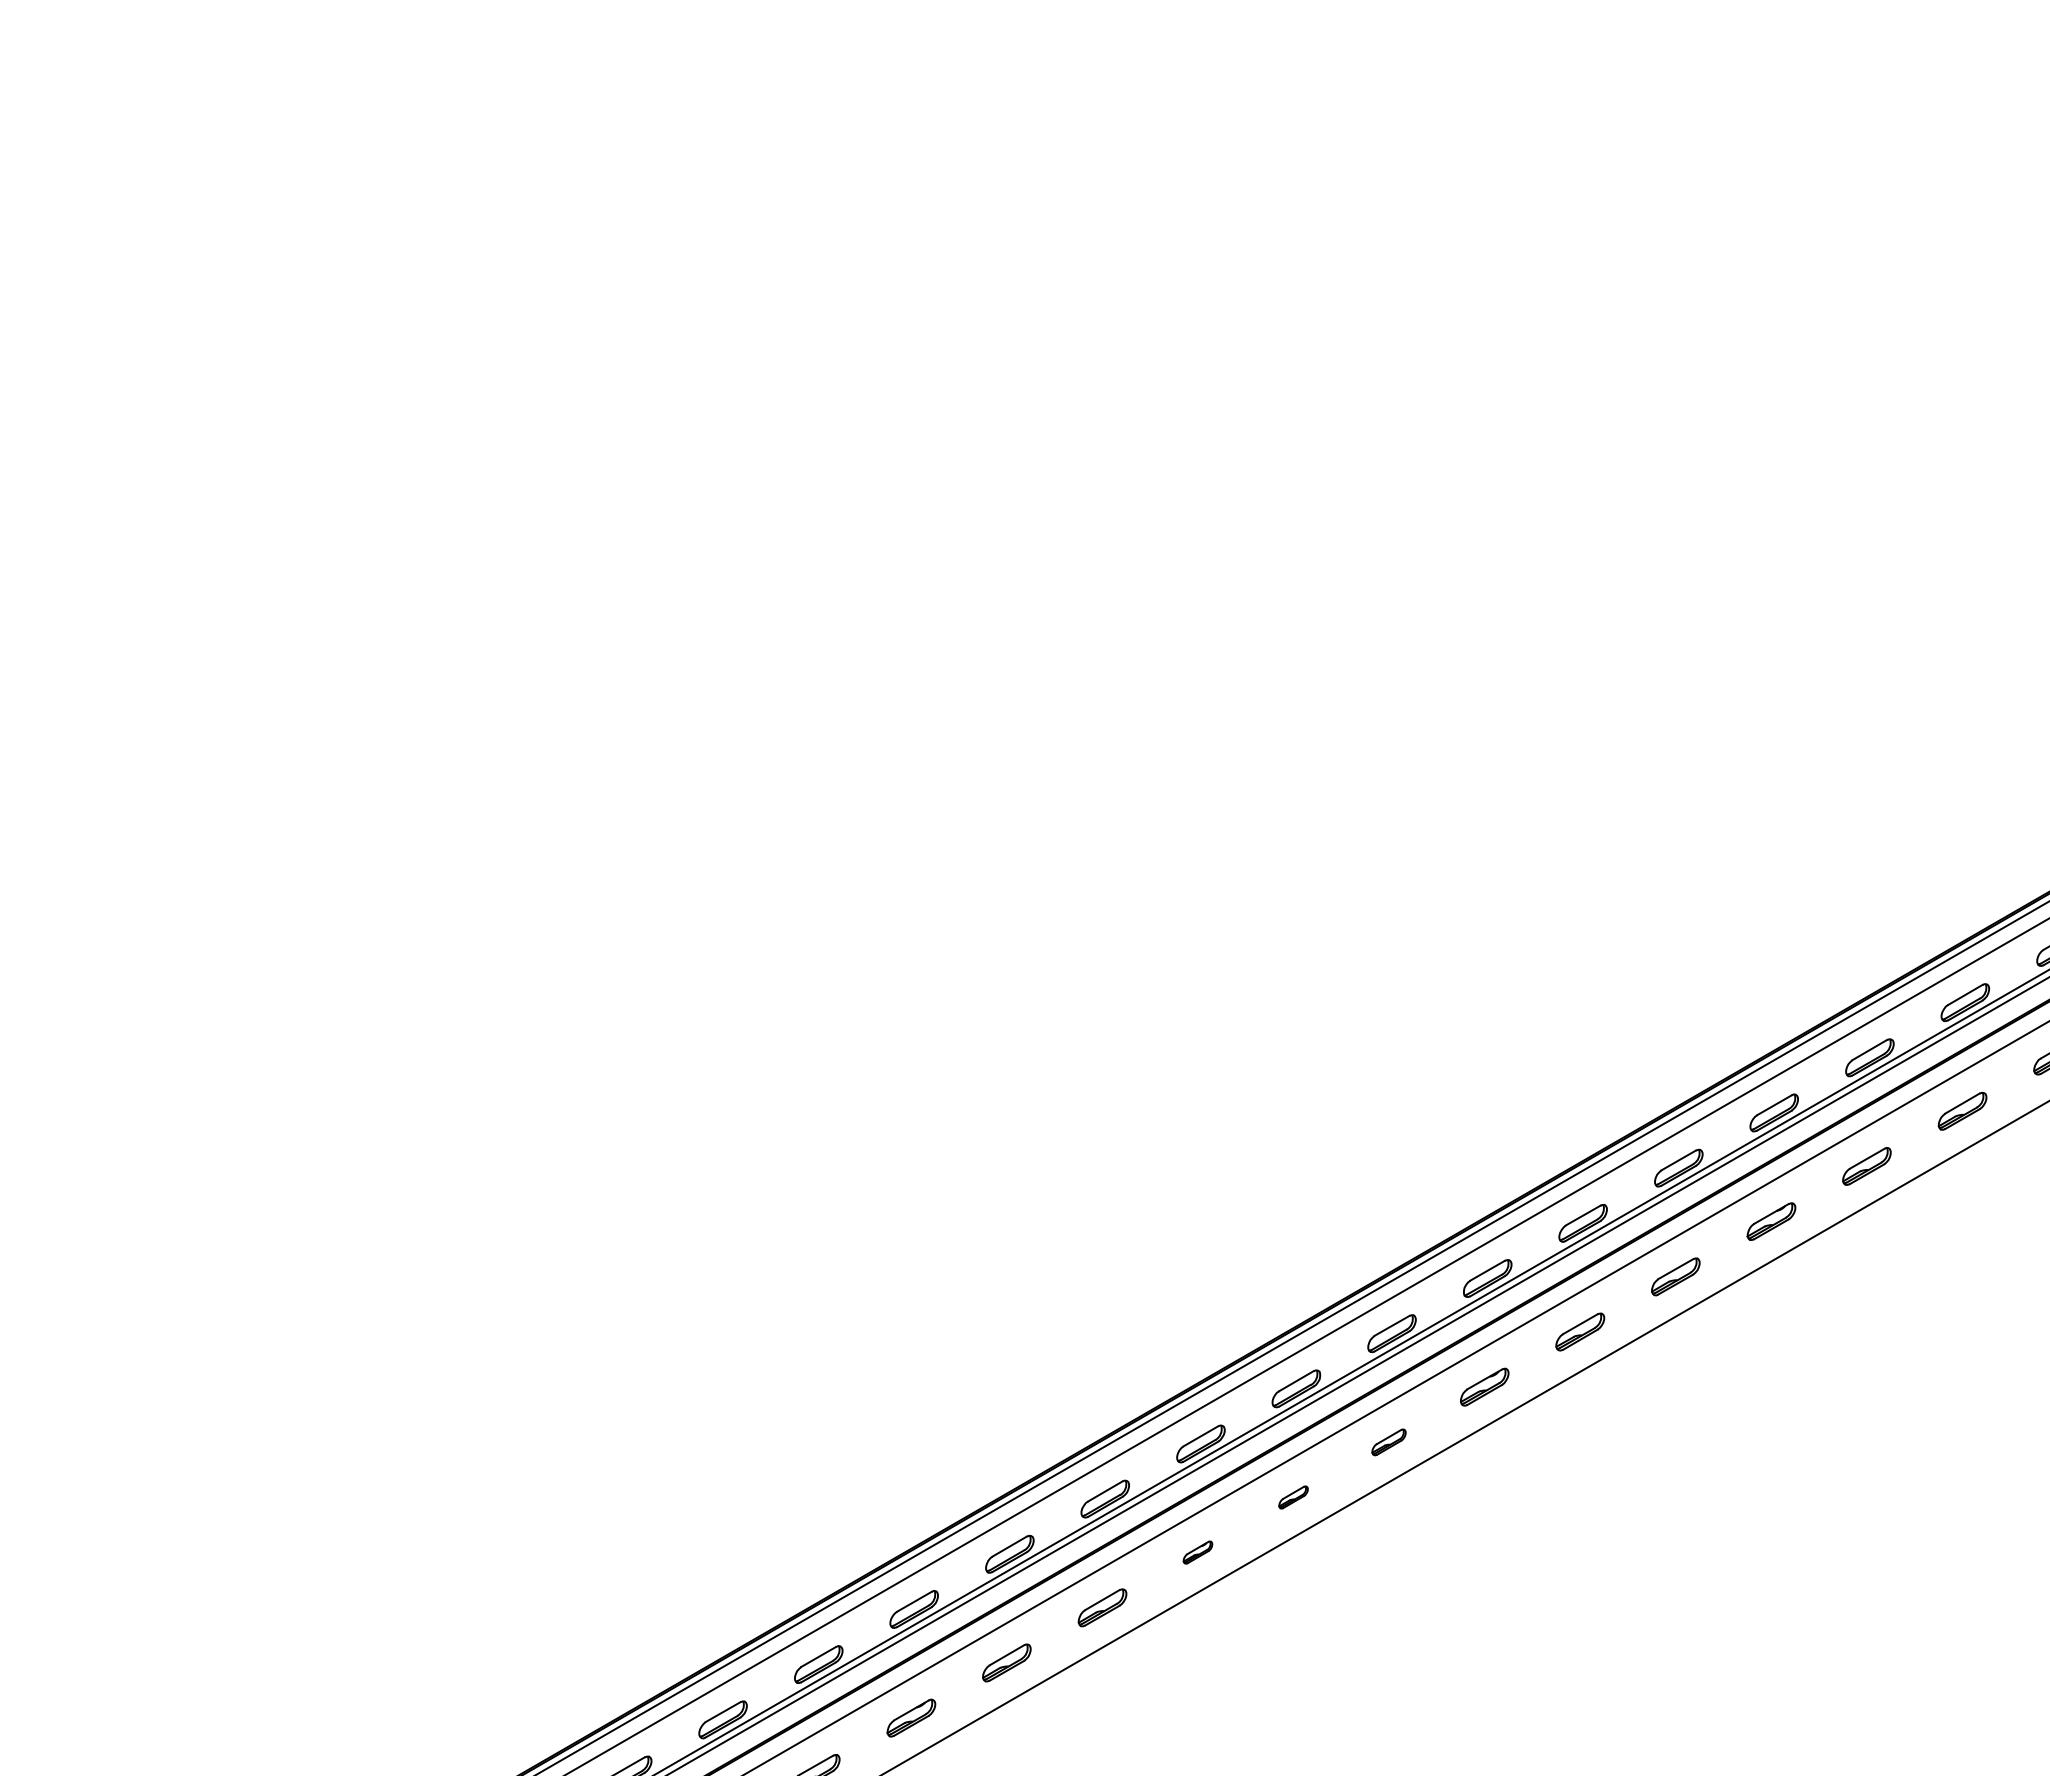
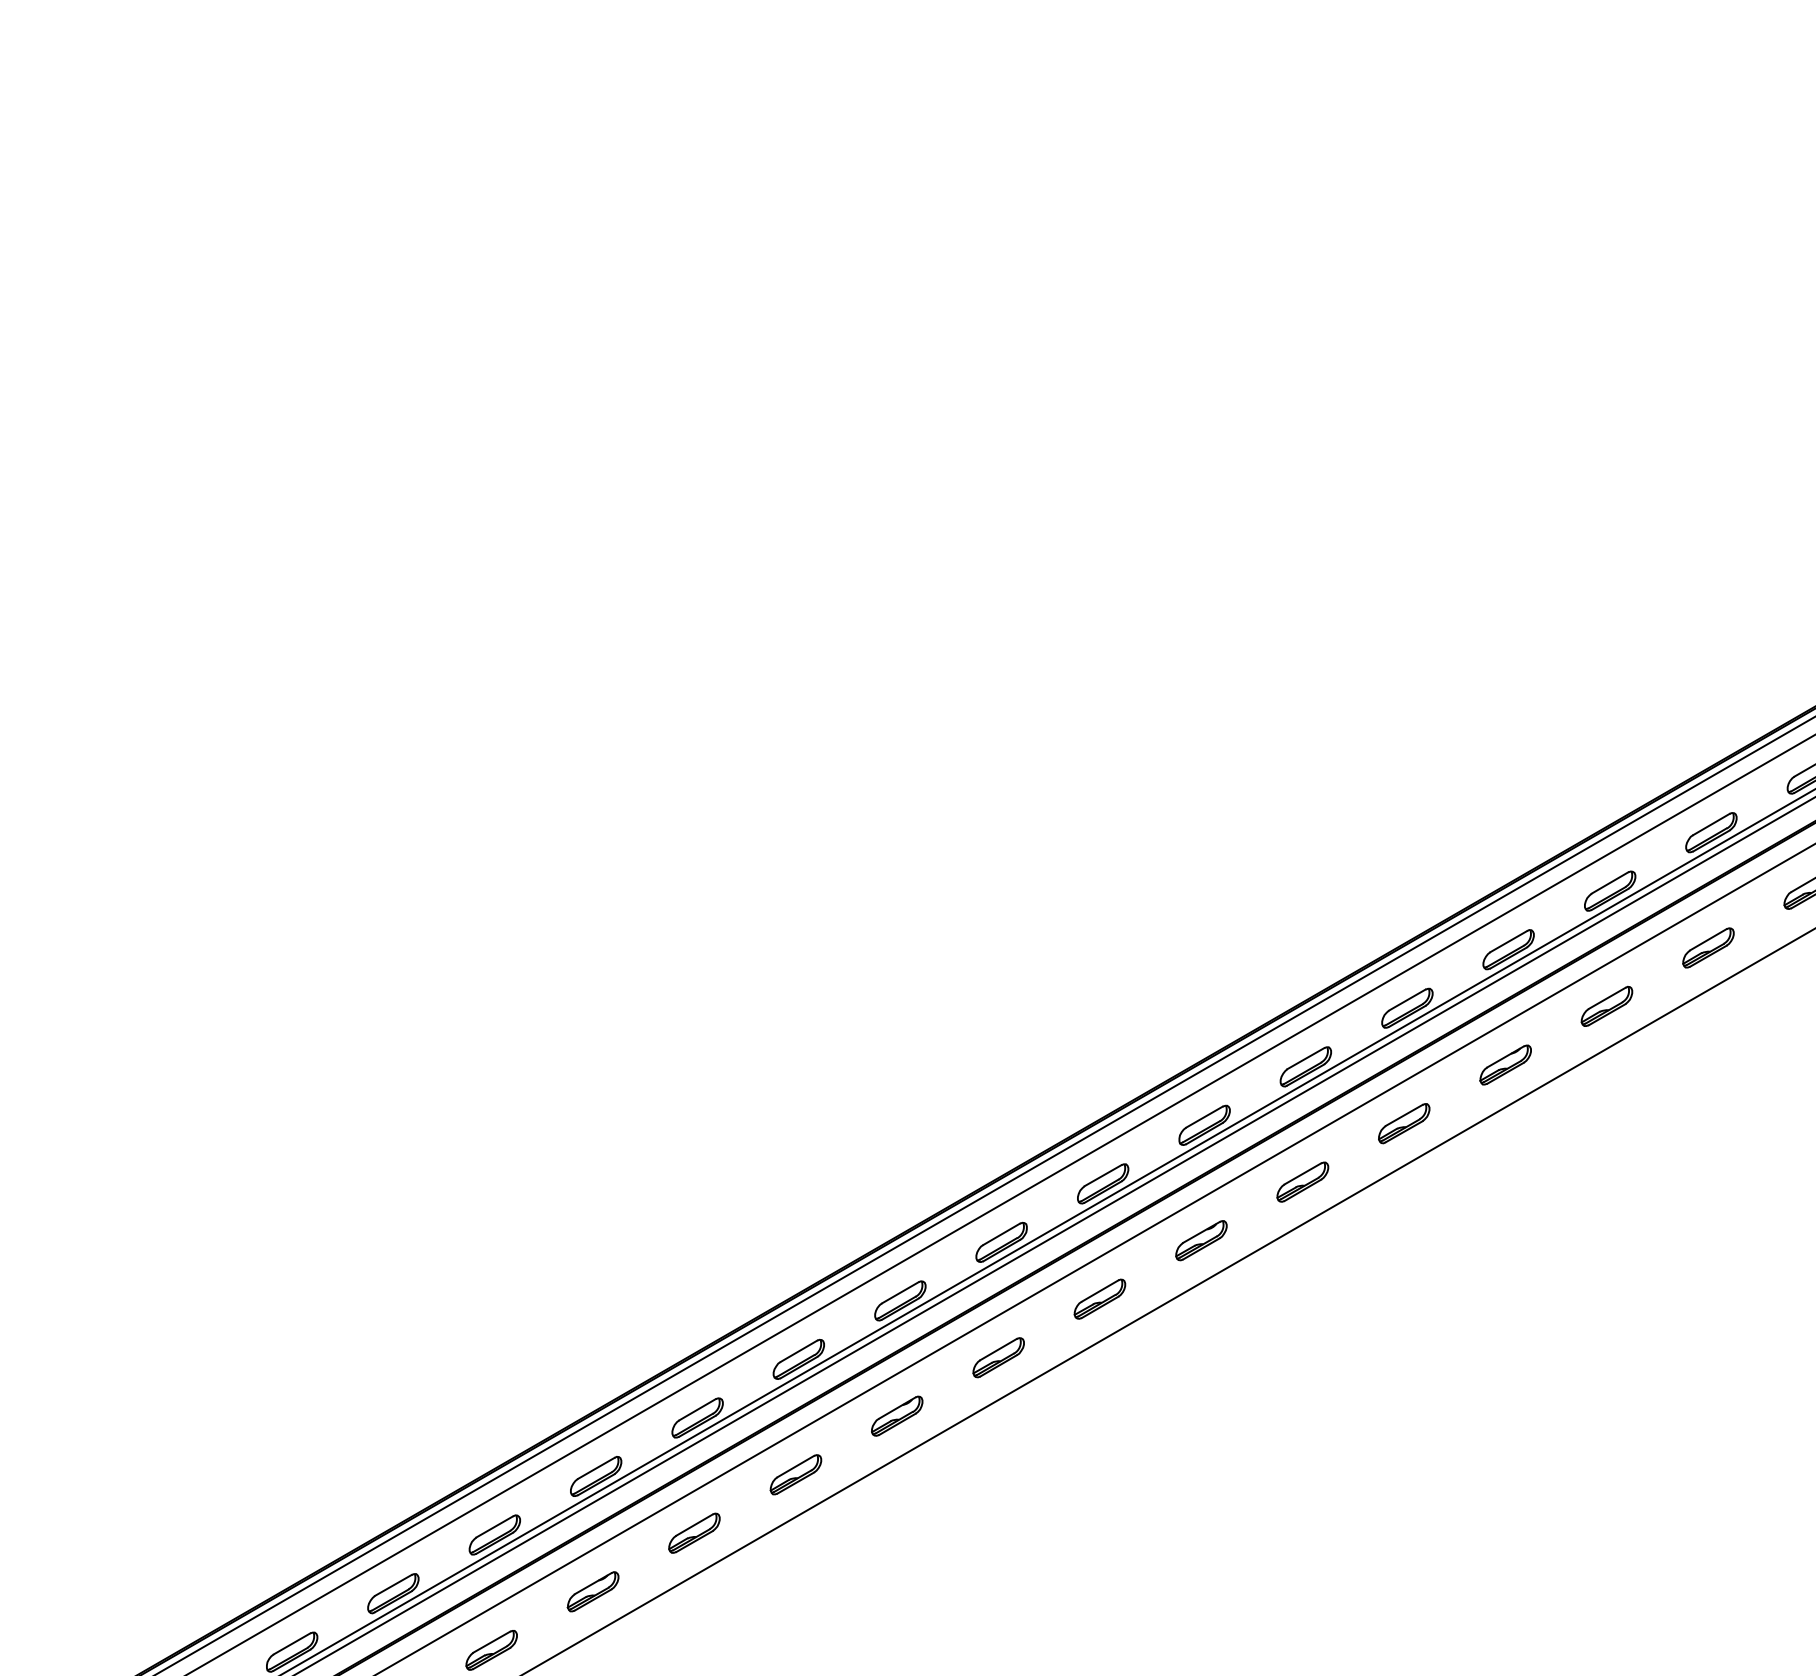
part: (1388, 1442) -> (1099, 1299), size x1.43
part: (1293, 1497) -> (998, 1357), size x1.67
part: (1197, 1552) -> (896, 1416), size x1.67

